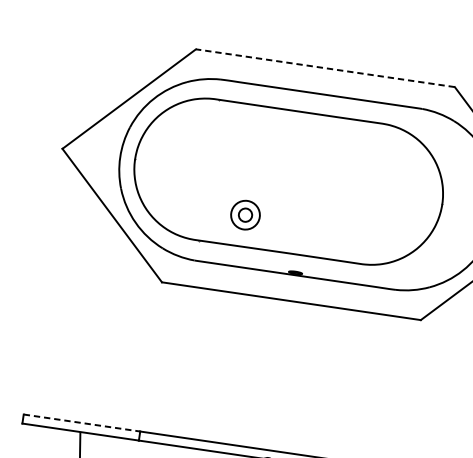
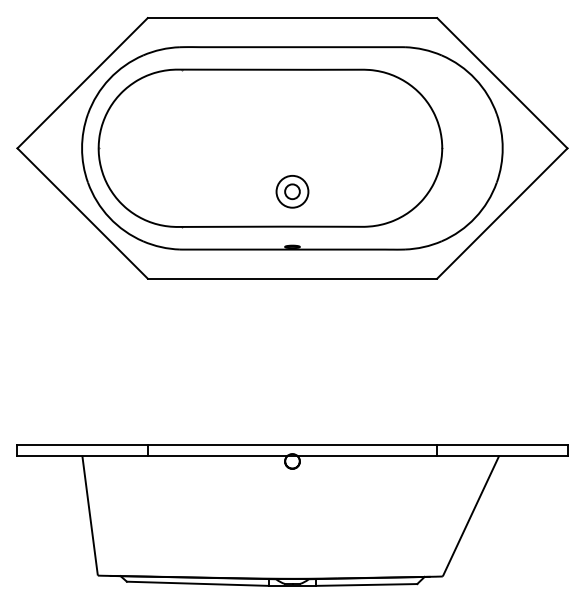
line: (325, 68) -> (292, 18), dashed -> solid
part: (245, 214) -> (292, 191), moved
line: (82, 423) -> (83, 445), dashed -> solid

